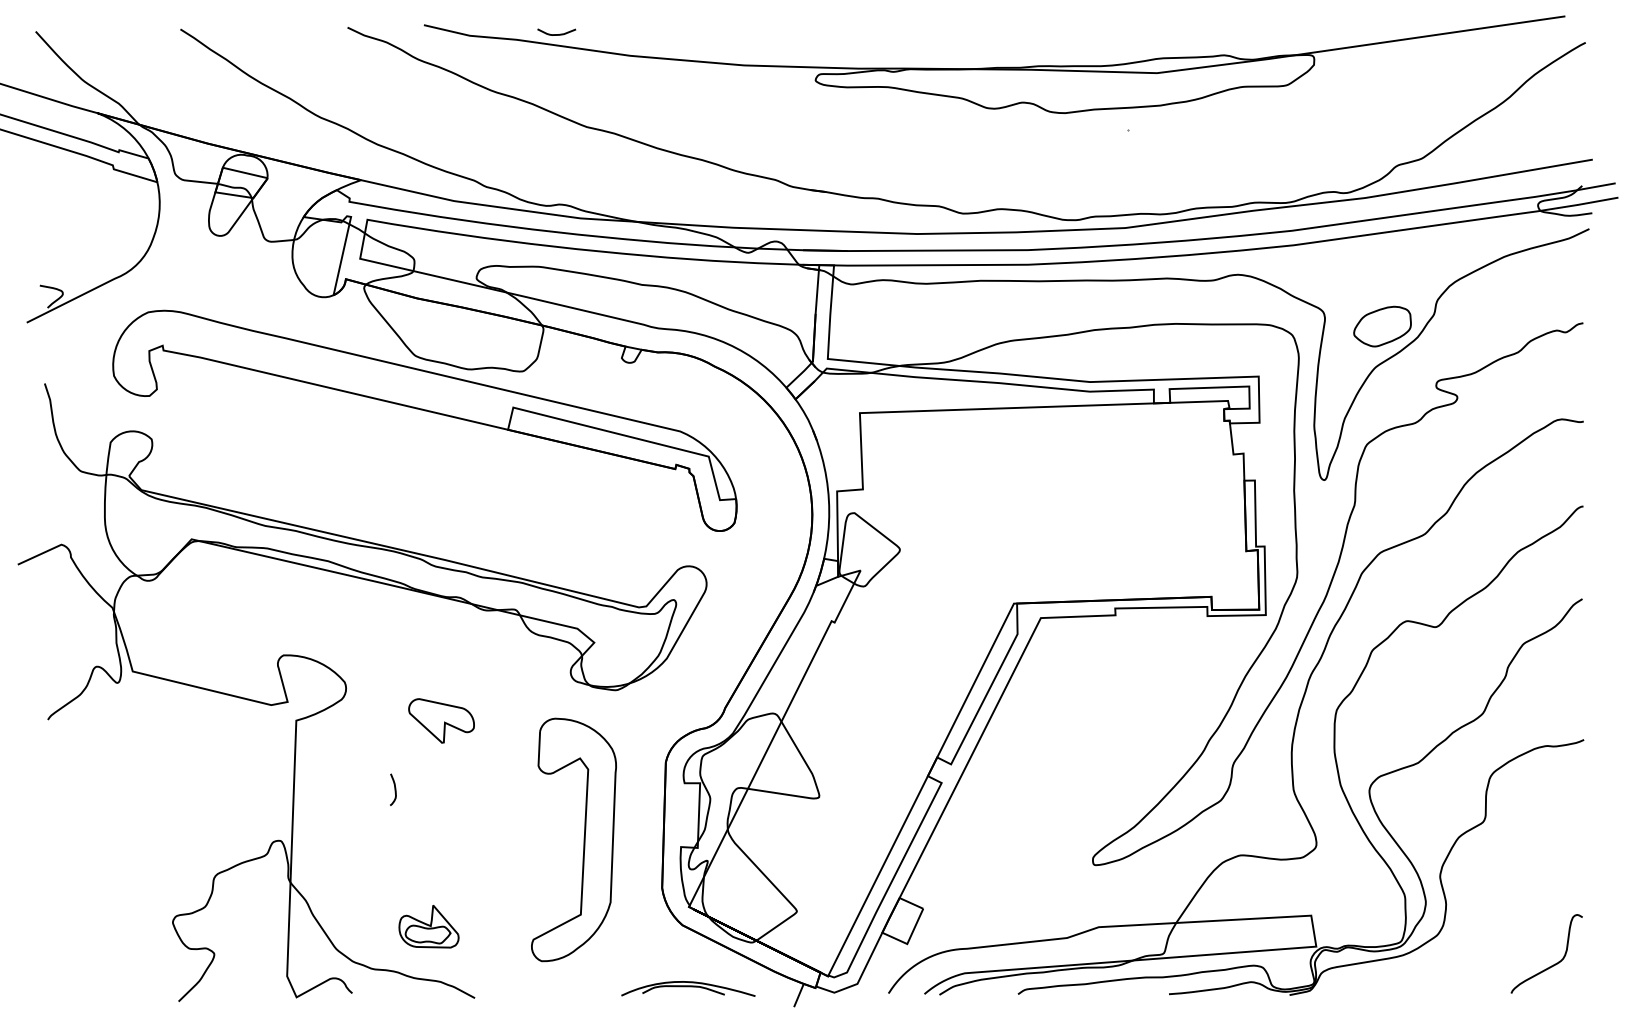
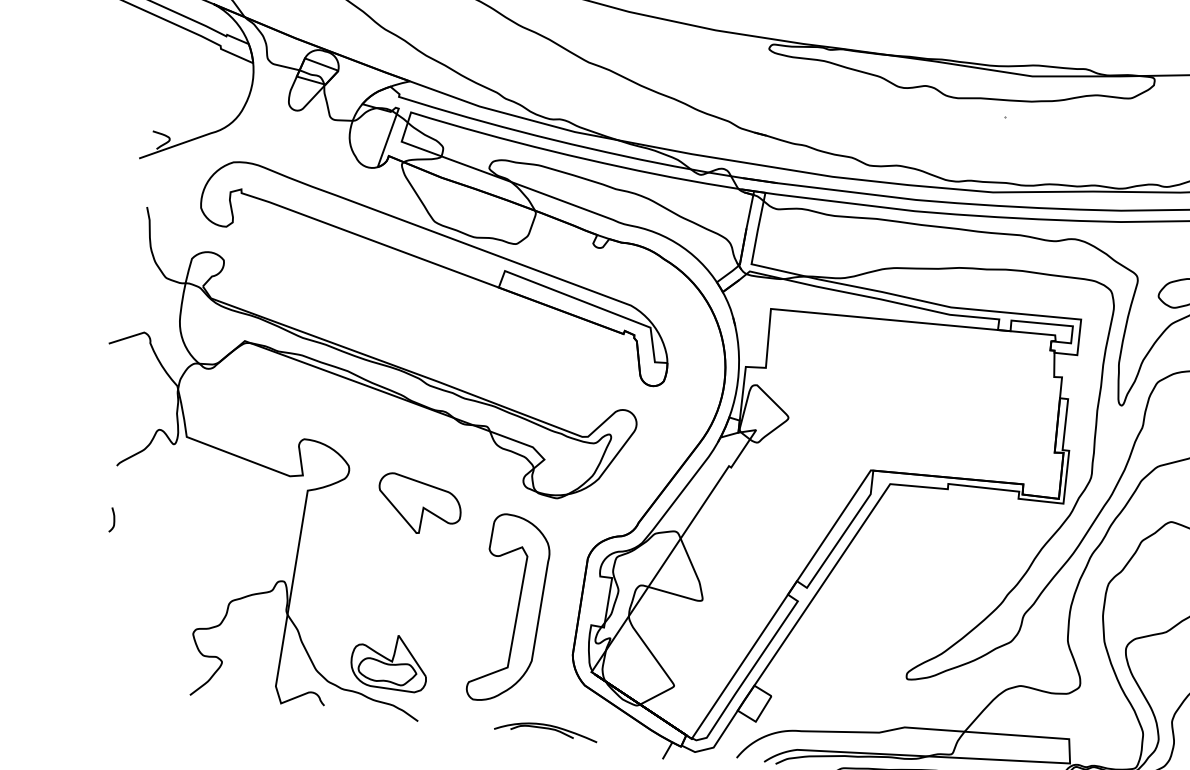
part: (441, 720) -> (419, 504), size x1.67
curve: (394, 789) -> (113, 519), moved
part: (428, 926) -> (389, 661), size x1.67
part: (688, 988) -> (546, 730), moved

